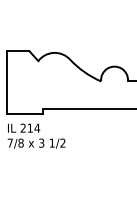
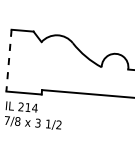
line: (7, 83) -> (9, 61), solid -> dashed

